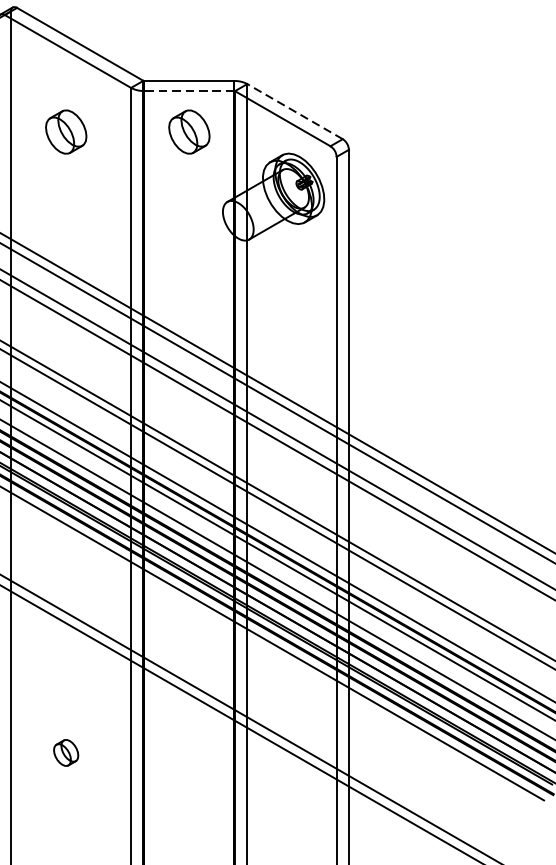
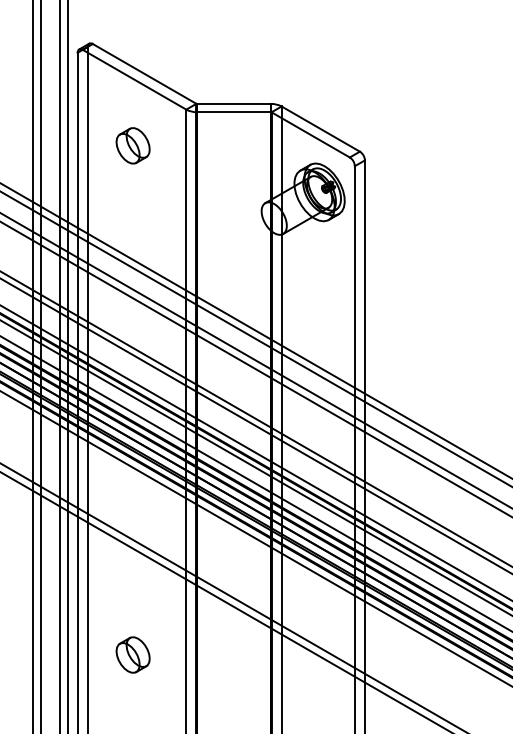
line: (188, 91) -> (233, 112), dashed -> solid
line: (294, 110) -> (320, 128), dashed -> solid
part: (188, 131) -> (233, 145), removed
part: (65, 752) -> (132, 654), size x1.67

